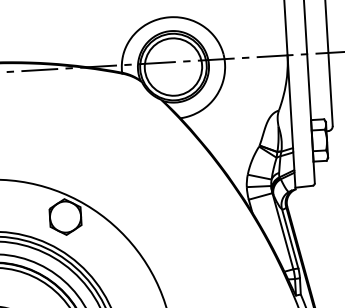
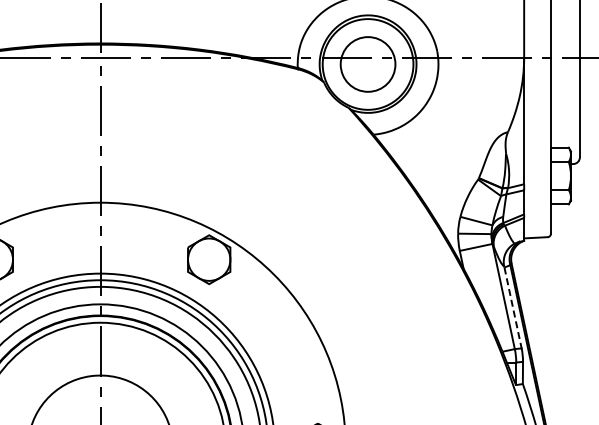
circle: (173, 67) -> (367, 64), size x0.7
line: (290, 239) -> (513, 308), solid -> dashed

